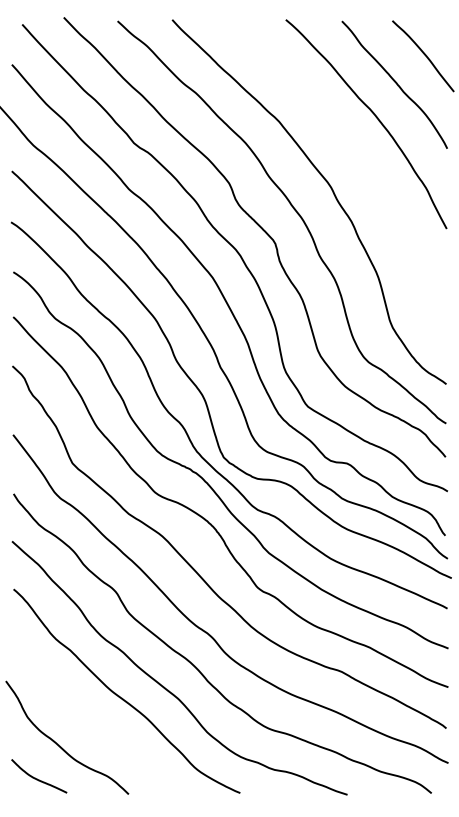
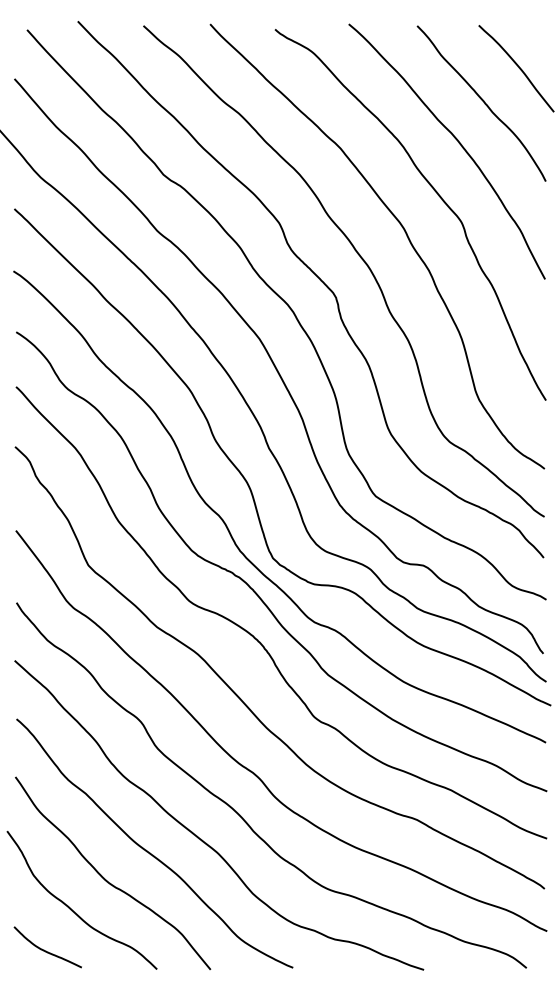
curve: (355, 156) -> (433, 190), added
curve: (87, 720) -> (106, 879), added

